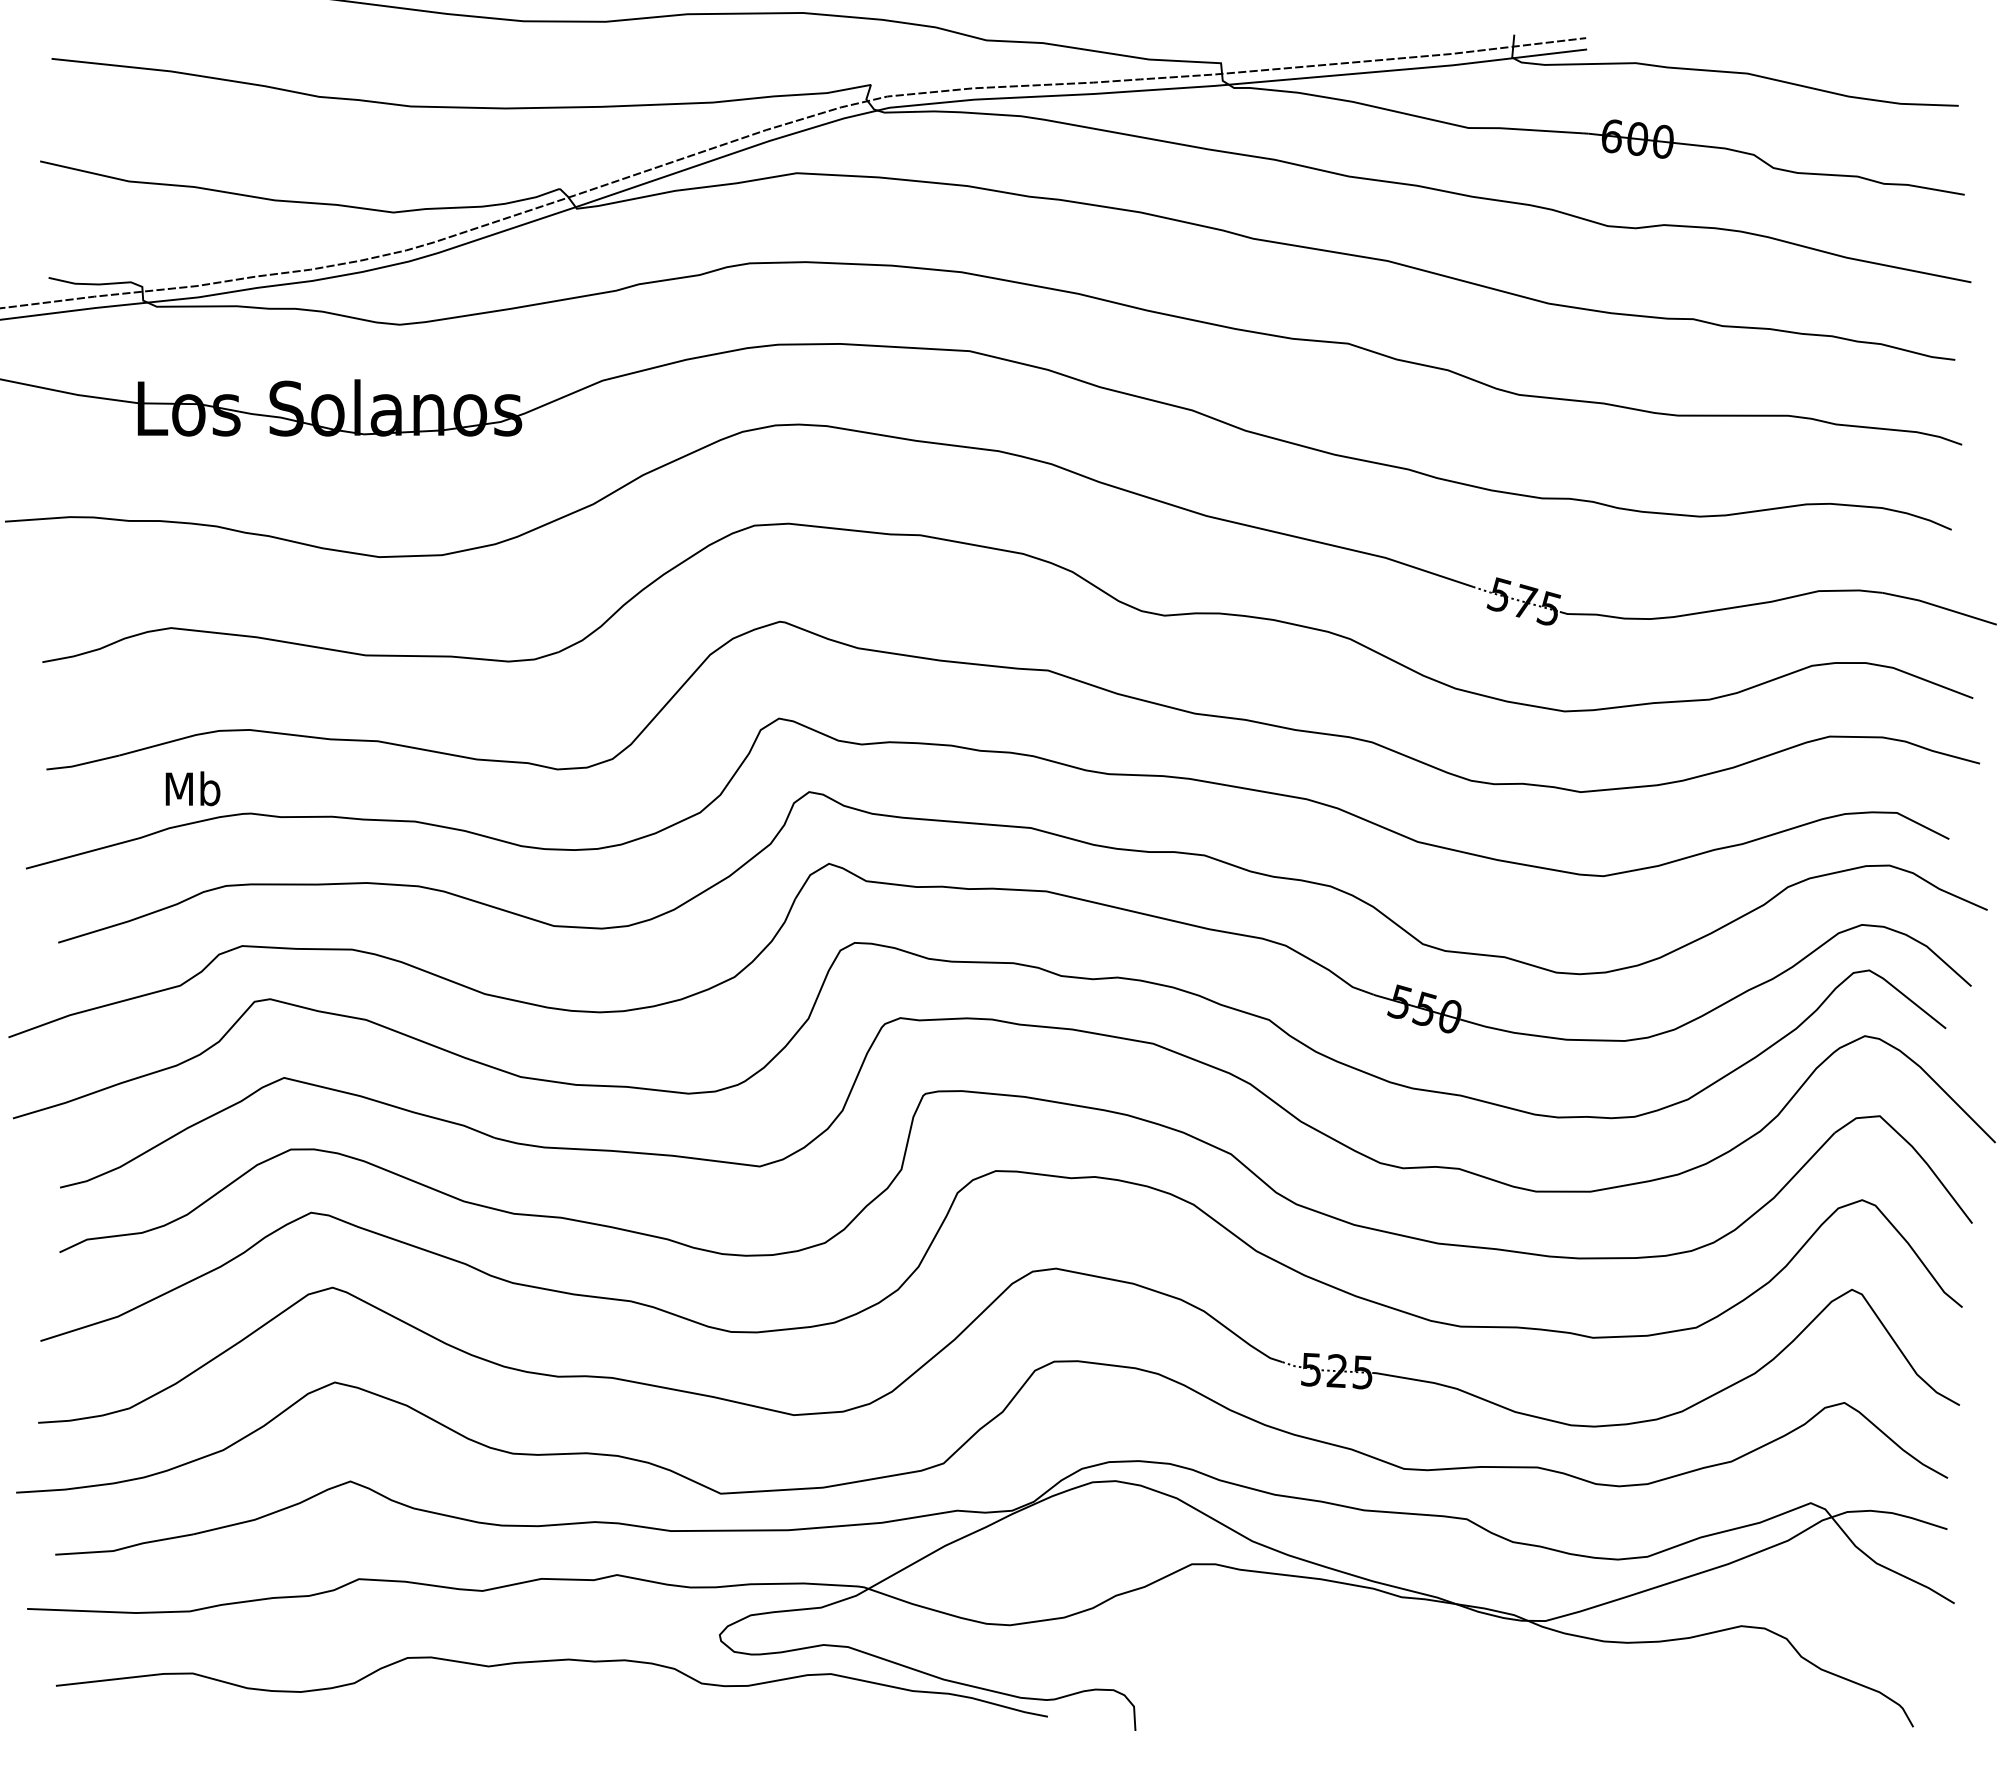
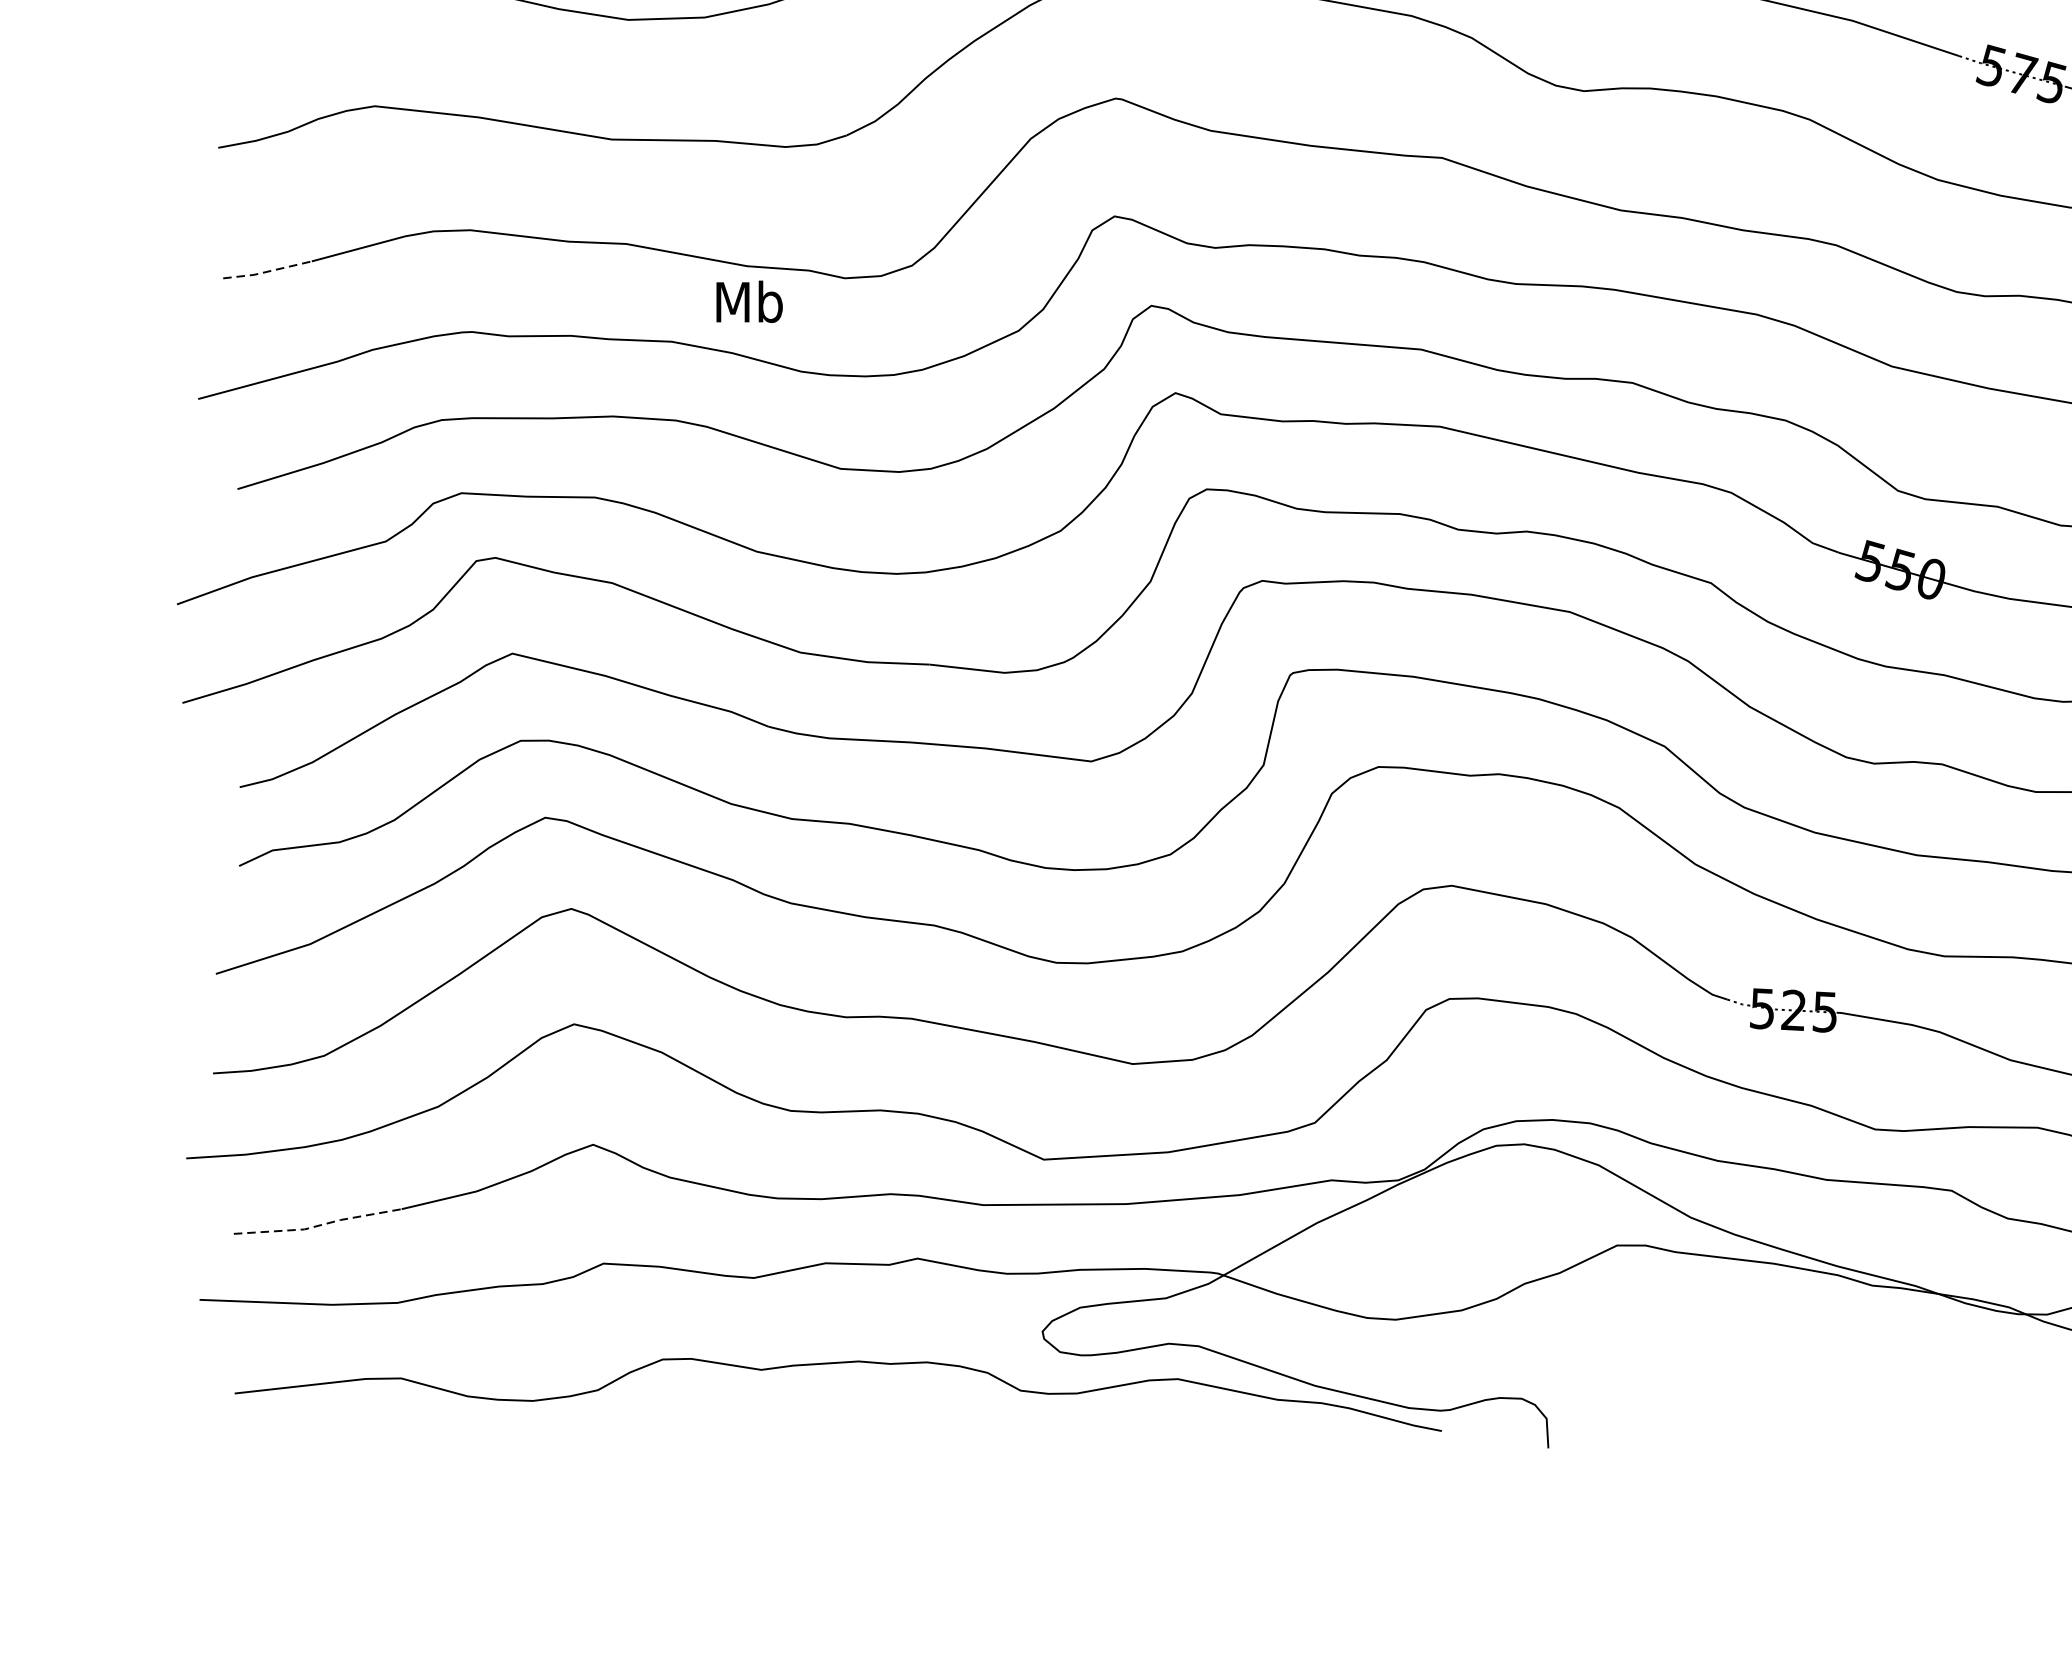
line: (82, 764) -> (267, 272), solid -> dashed
text: (192, 788) -> (748, 301), moved
line: (124, 1548) -> (318, 1226), solid -> dashed

